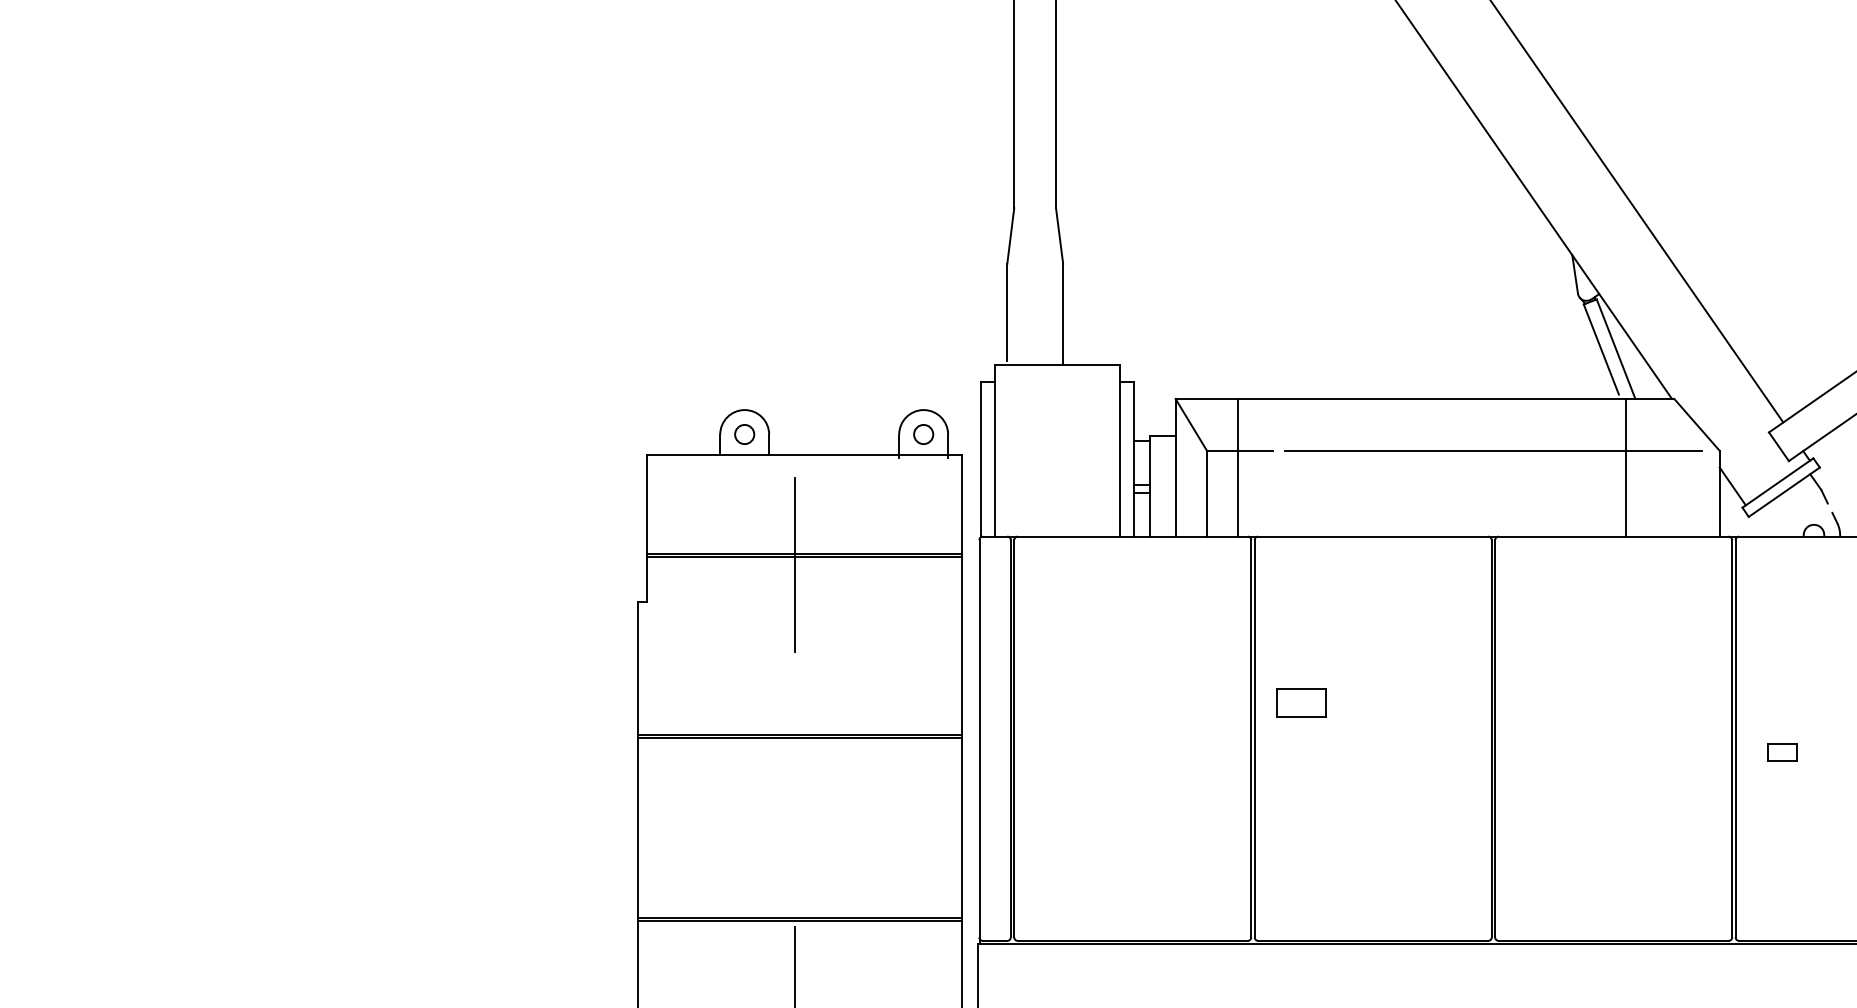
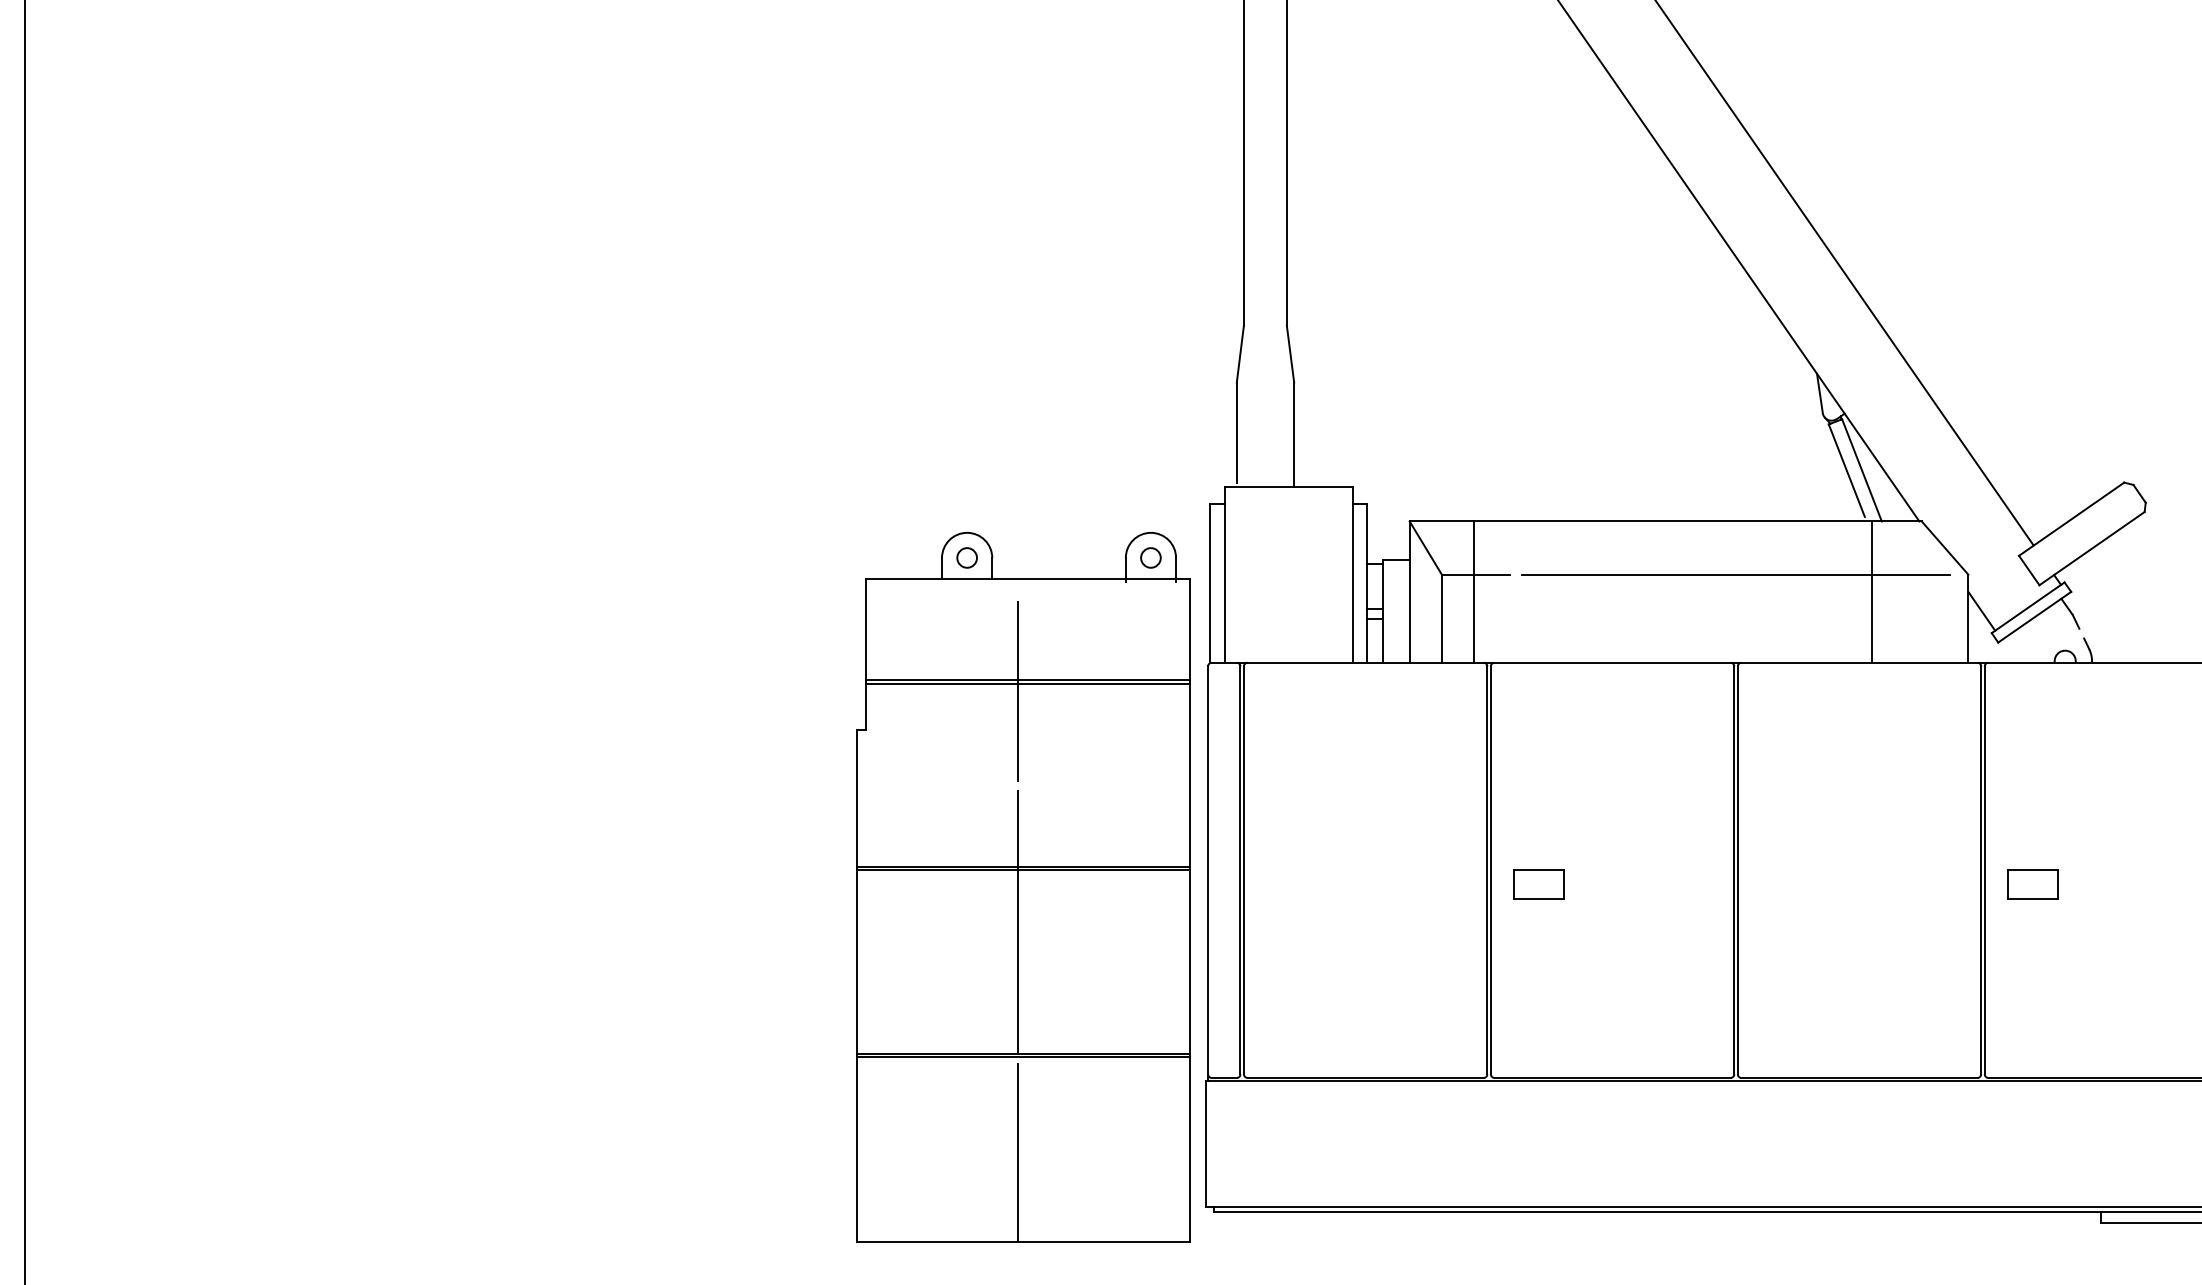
part: (1301, 702) -> (1538, 884), moved
part: (1782, 752) -> (2032, 884), size x1.67
line: (794, 788) -> (1018, 921), added

